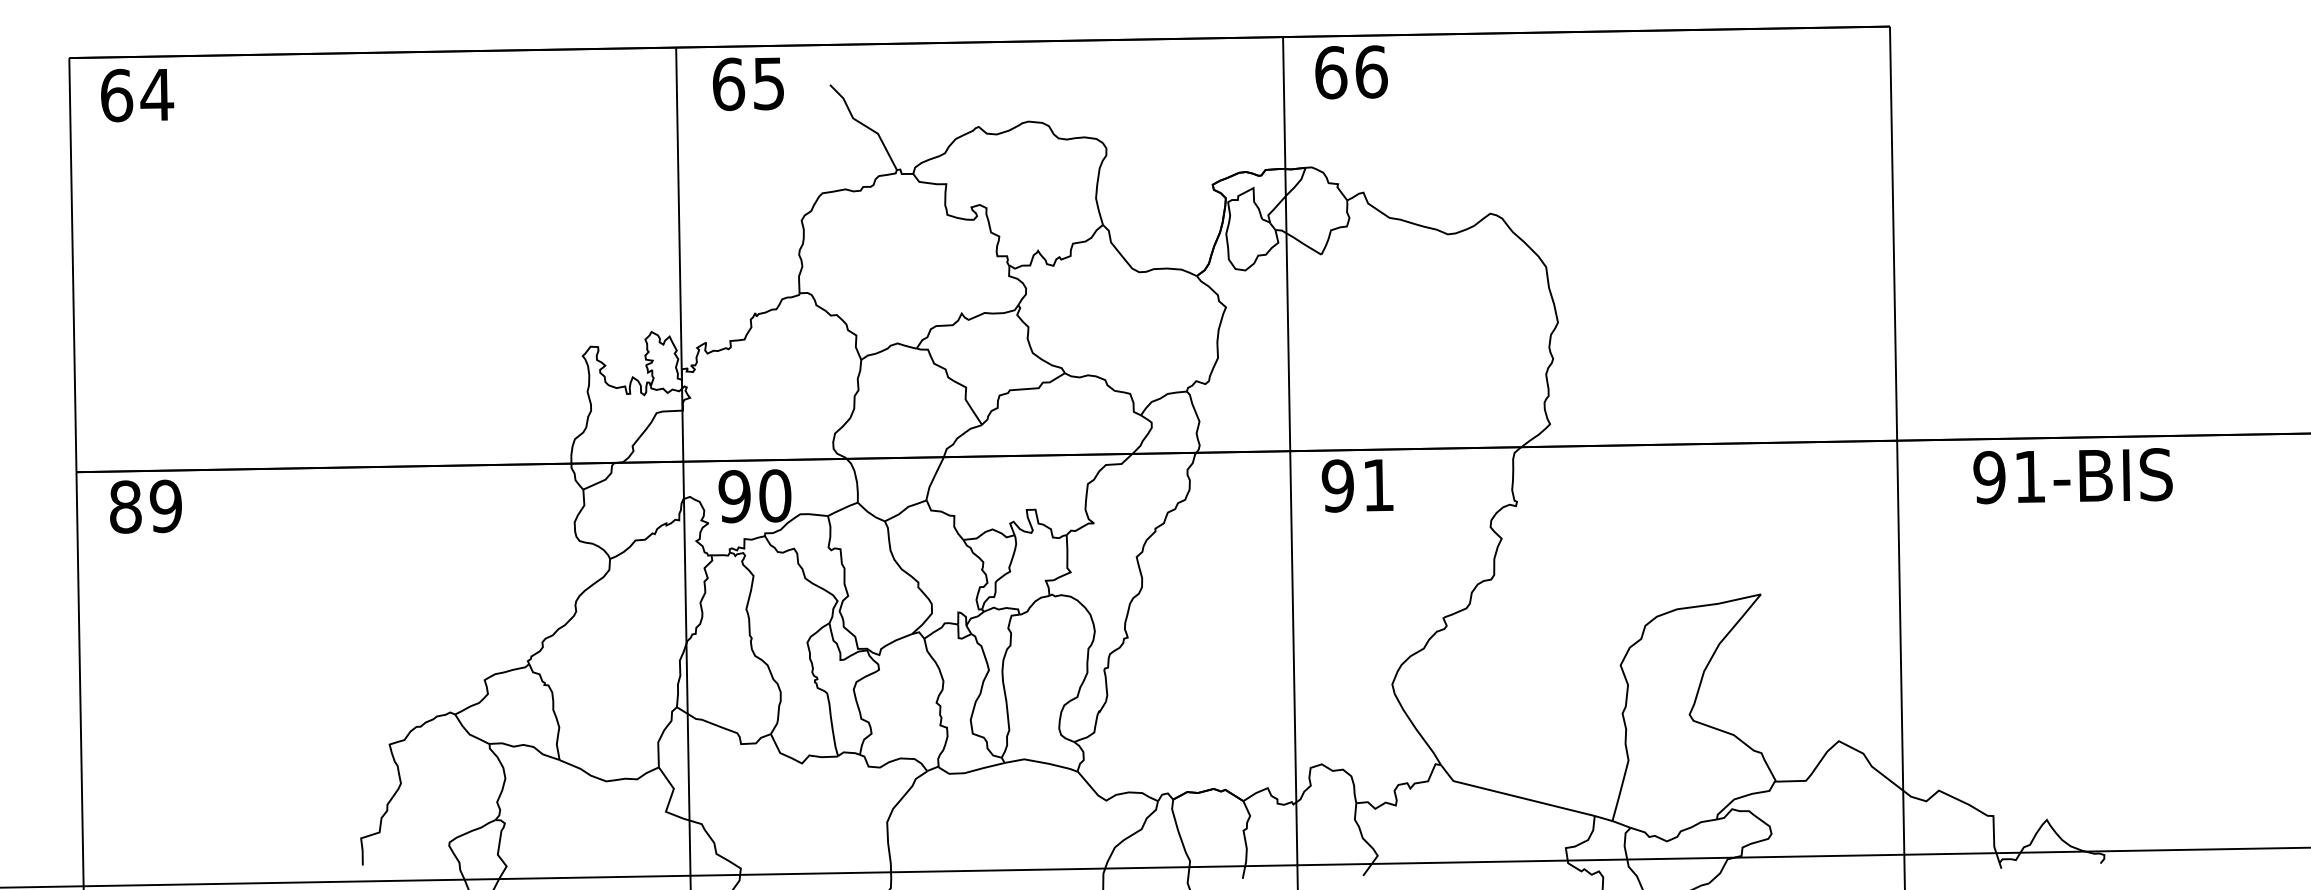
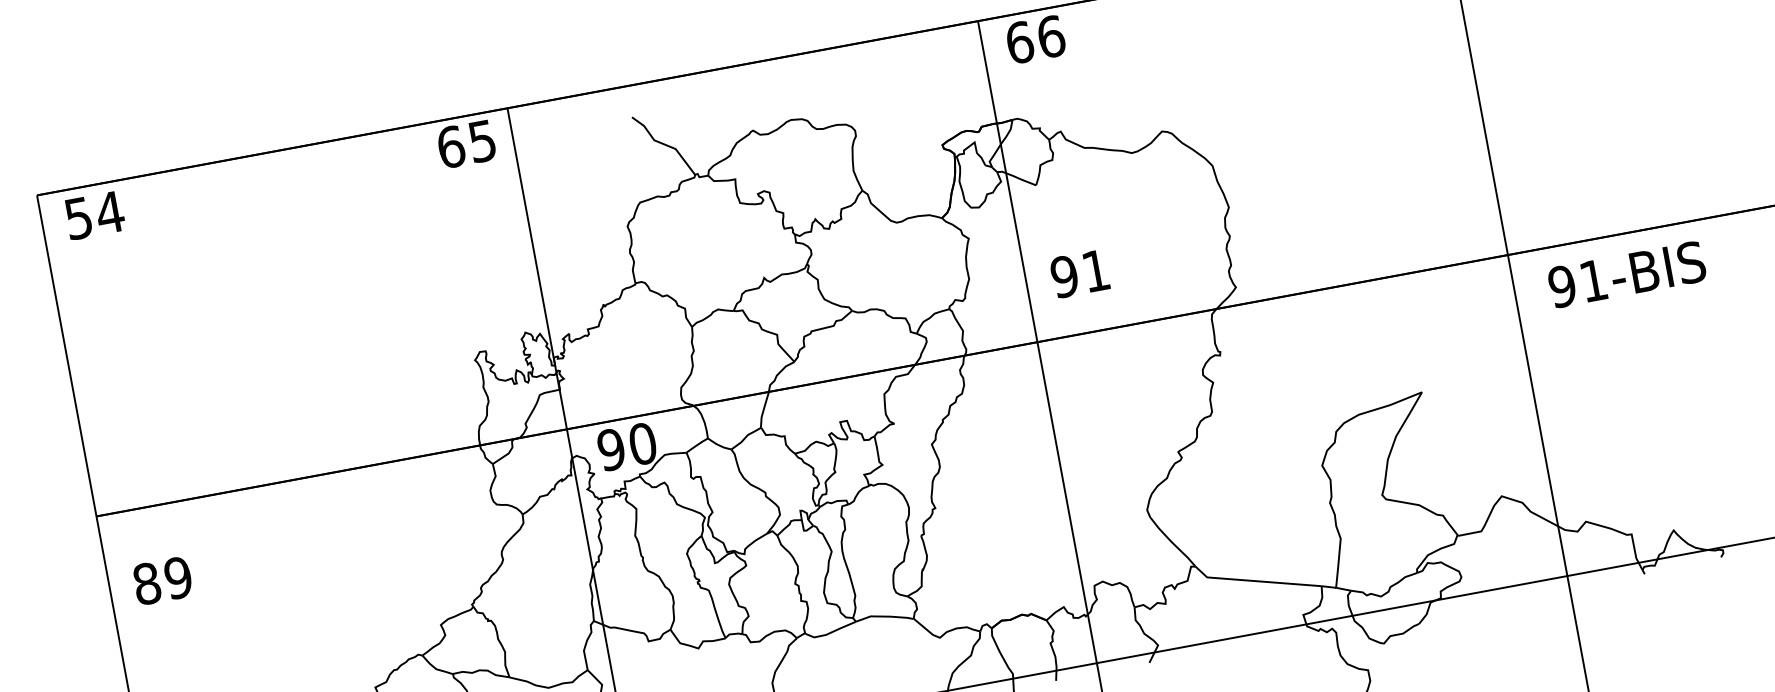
text: (748, 83) -> (466, 143), moved
text: (117, 95) -> (79, 218), 64 -> 54
text: (2072, 476) -> (1626, 275), moved
text: (1357, 485) -> (1079, 273), moved
text: (145, 506) -> (162, 580), moved

